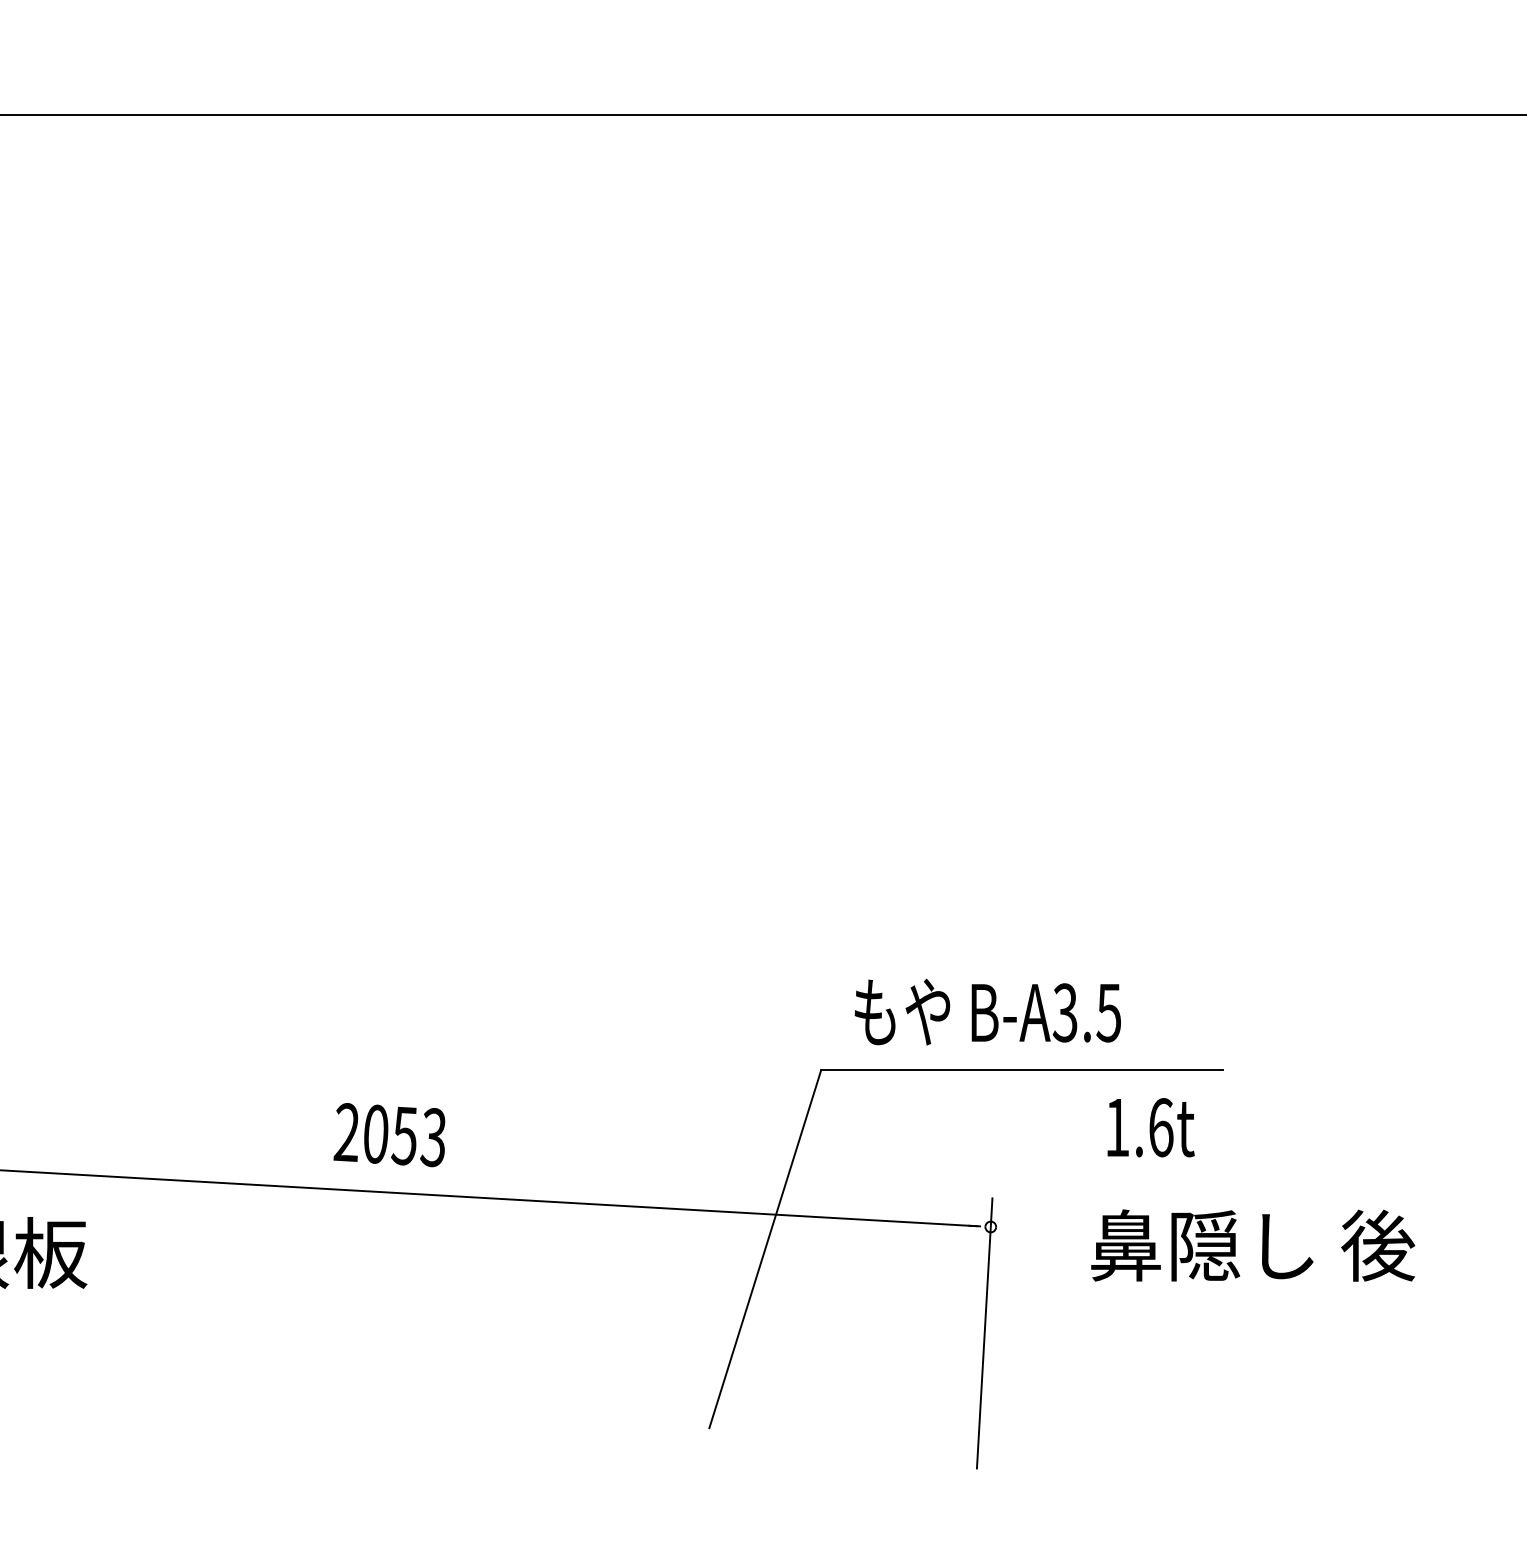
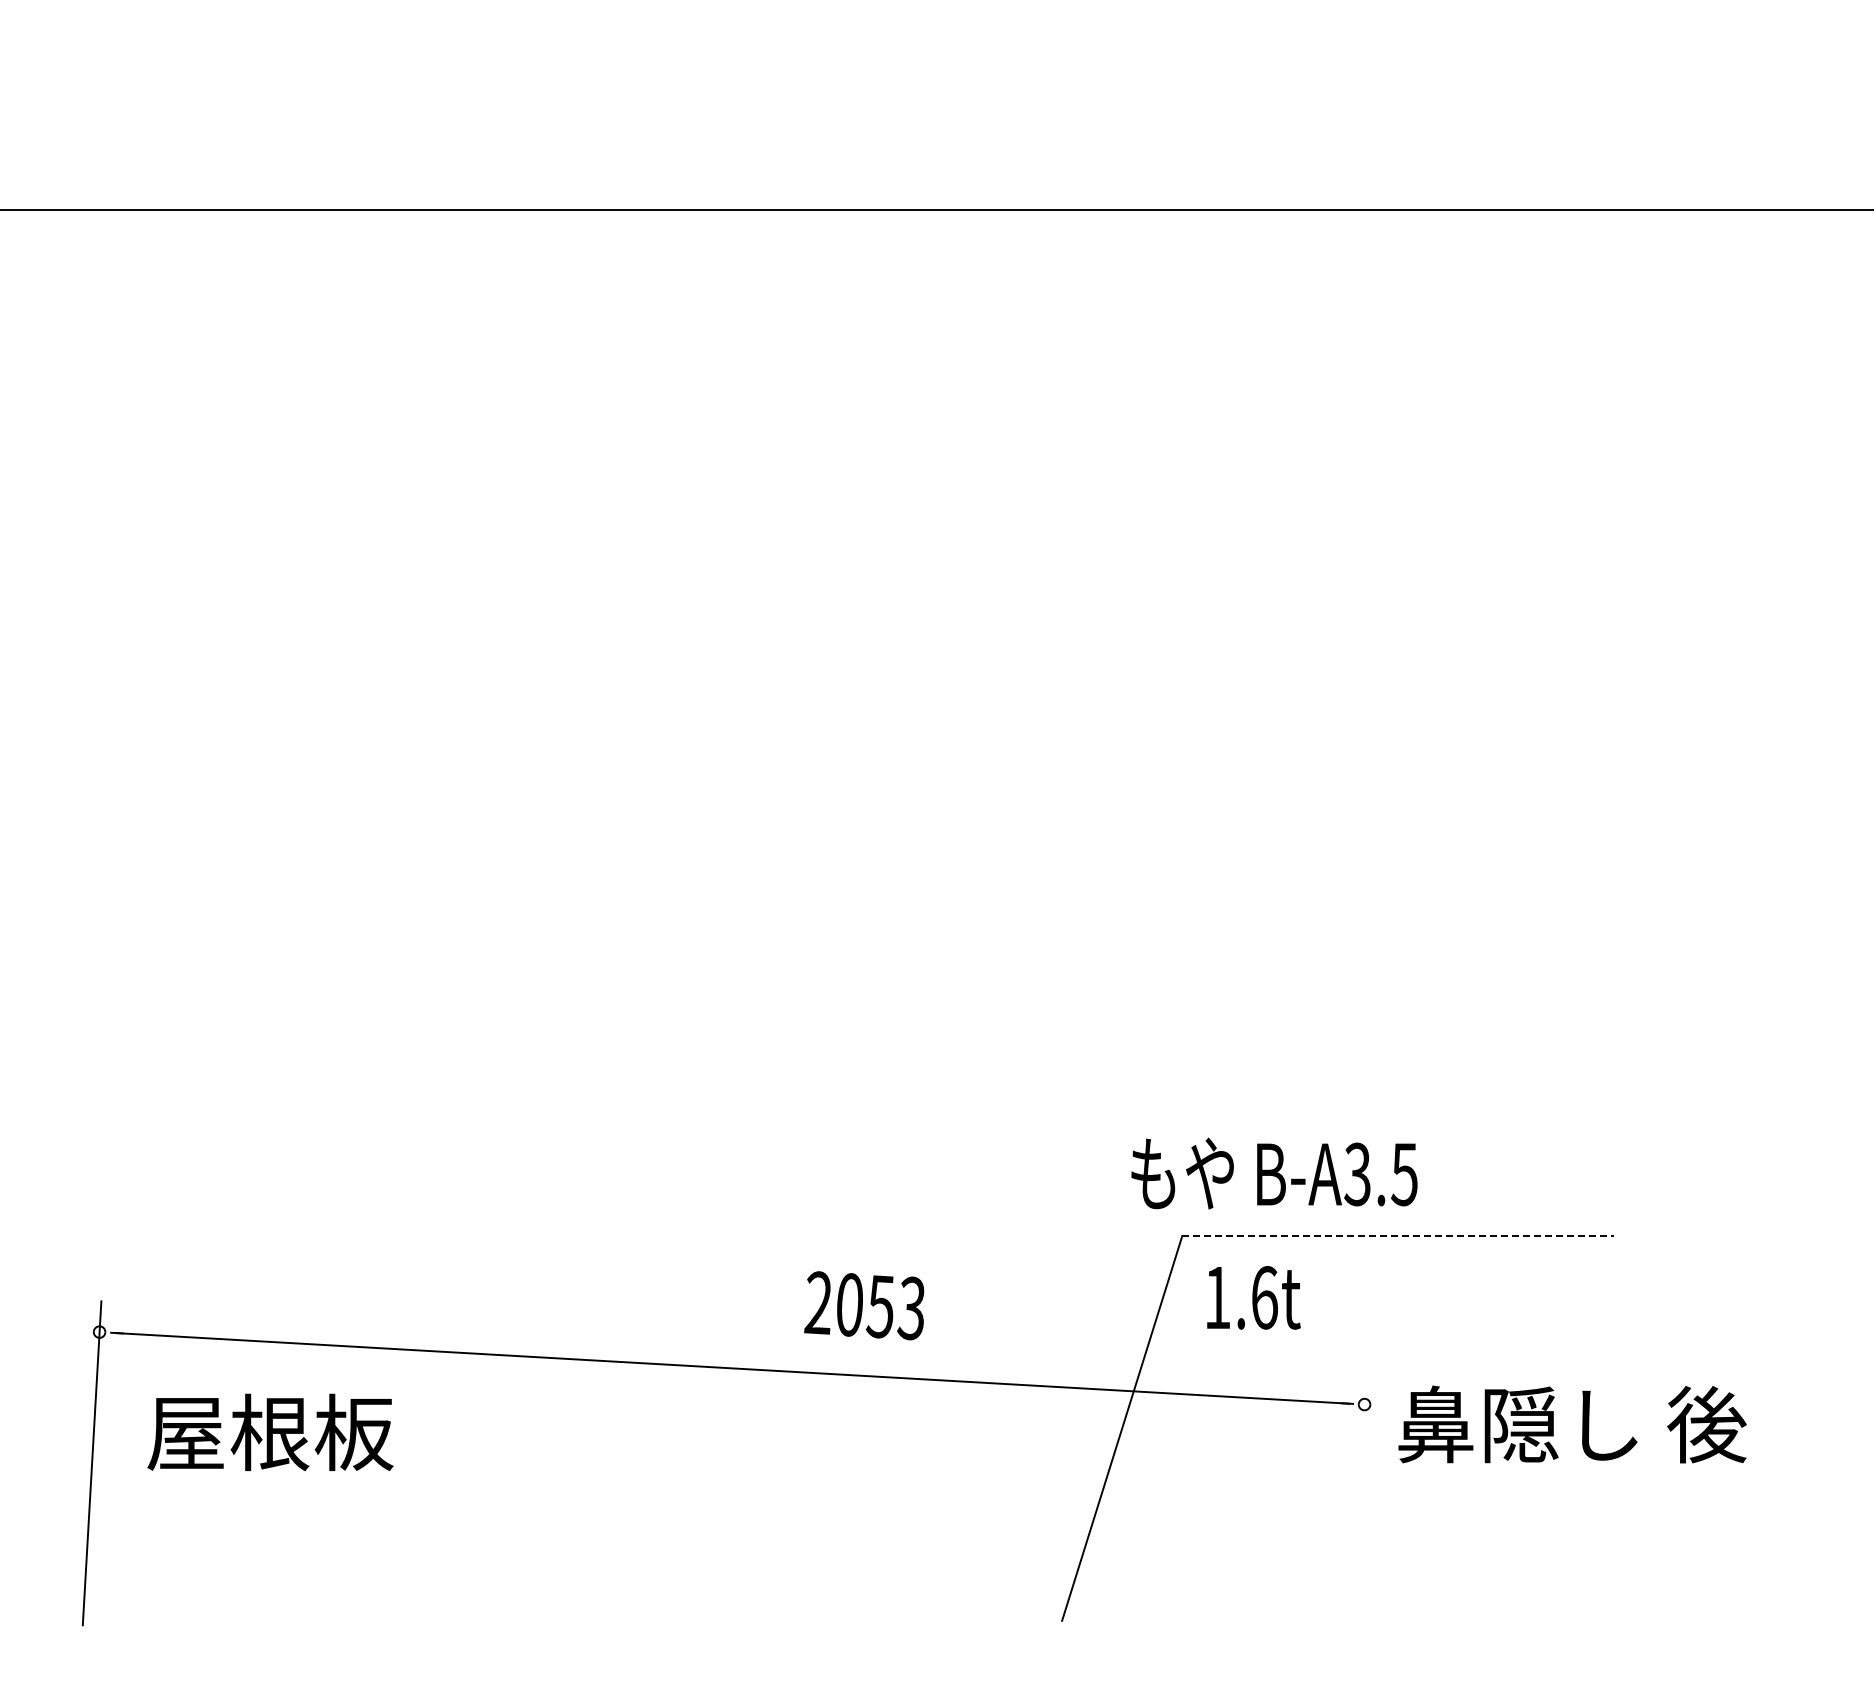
text: (987, 1012) -> (1274, 1173), moved
line: (1022, 1070) -> (1398, 1236), solid -> dashed
text: (1150, 1127) -> (1253, 1297), moved
text: (389, 1134) -> (864, 1305), moved
text: (1253, 1245) -> (1572, 1424), moved
line: (984, 1332) -> (1357, 1518), removed

